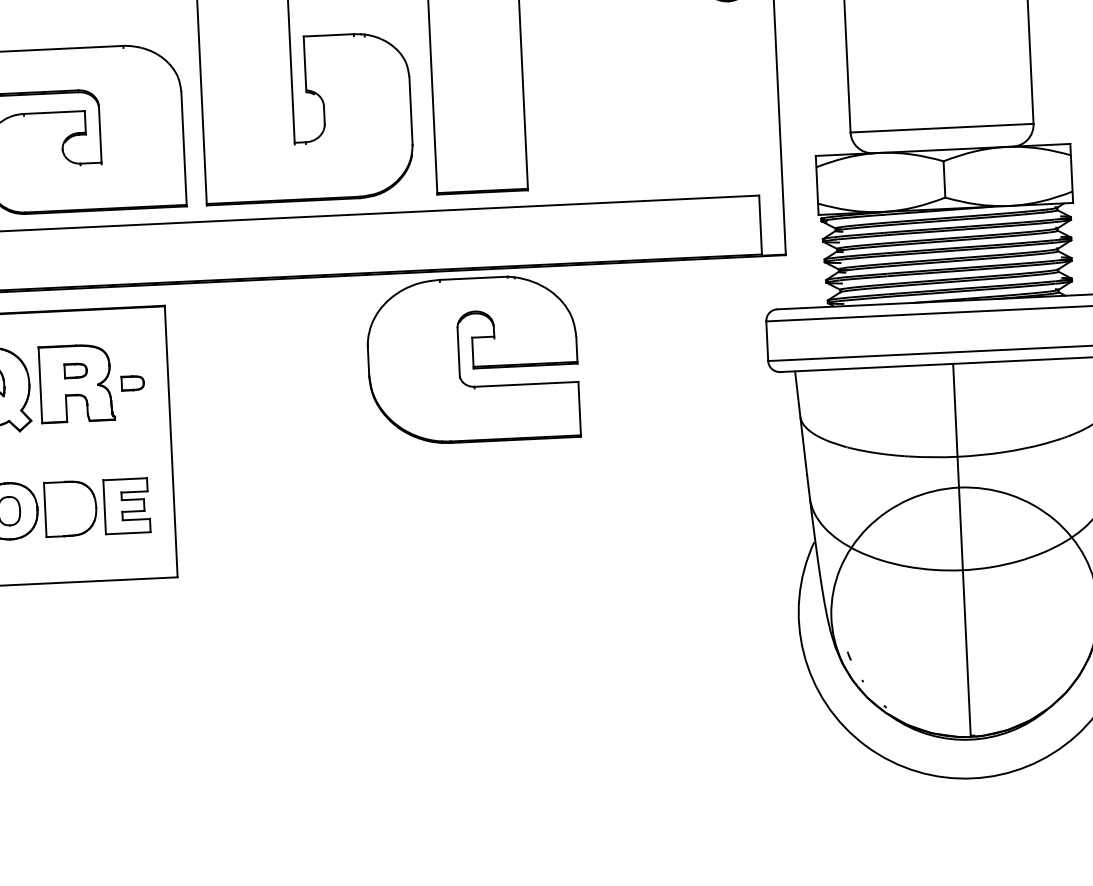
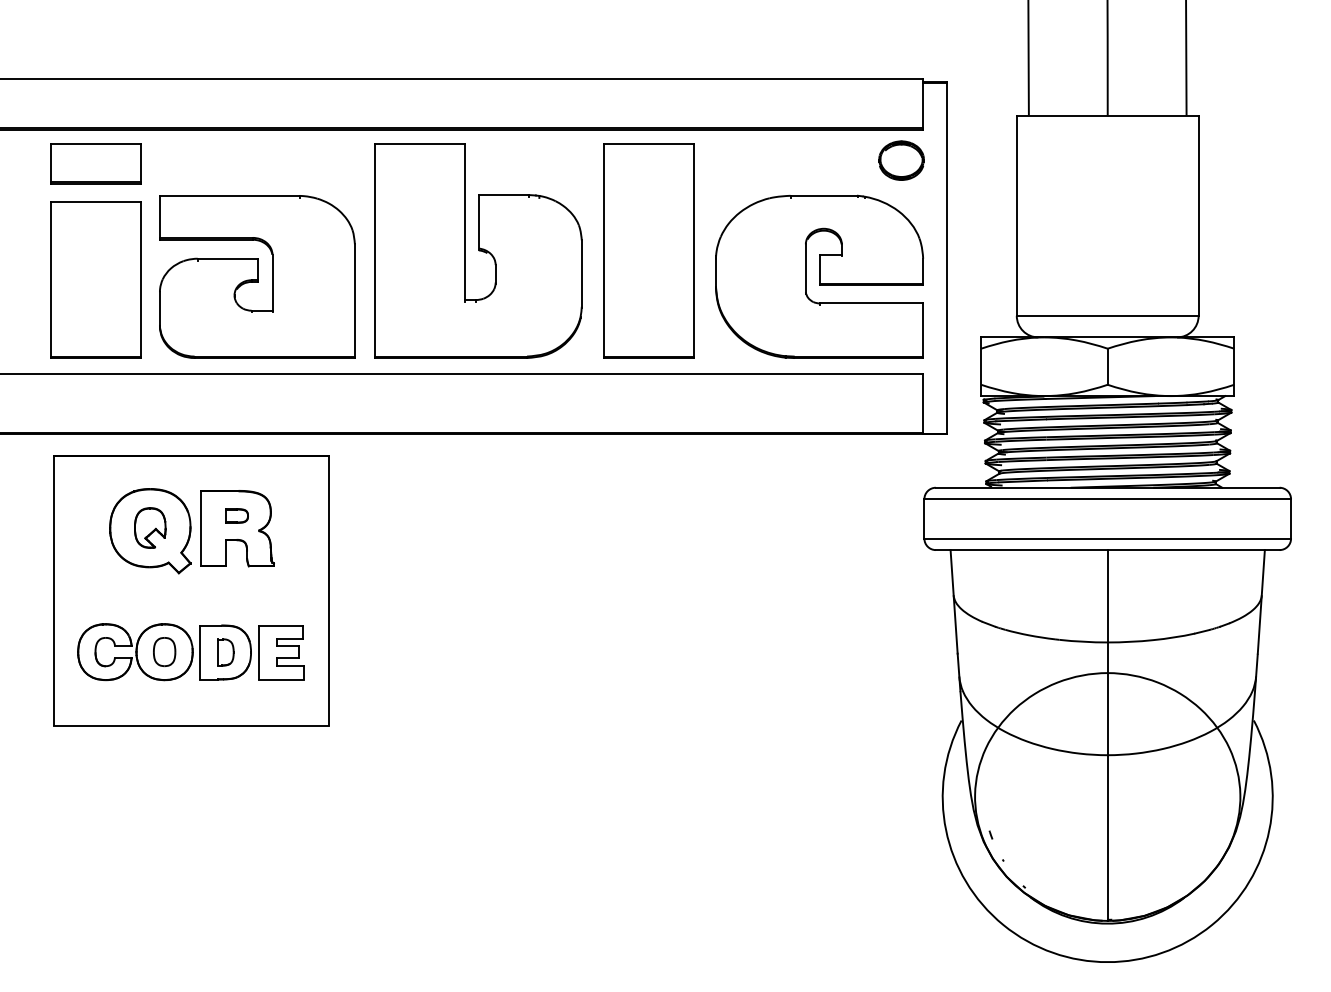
part: (472, 359) -> (819, 276), moved
part: (132, 382) -> (292, 530), removed
part: (70, 508) -> (225, 652), added

